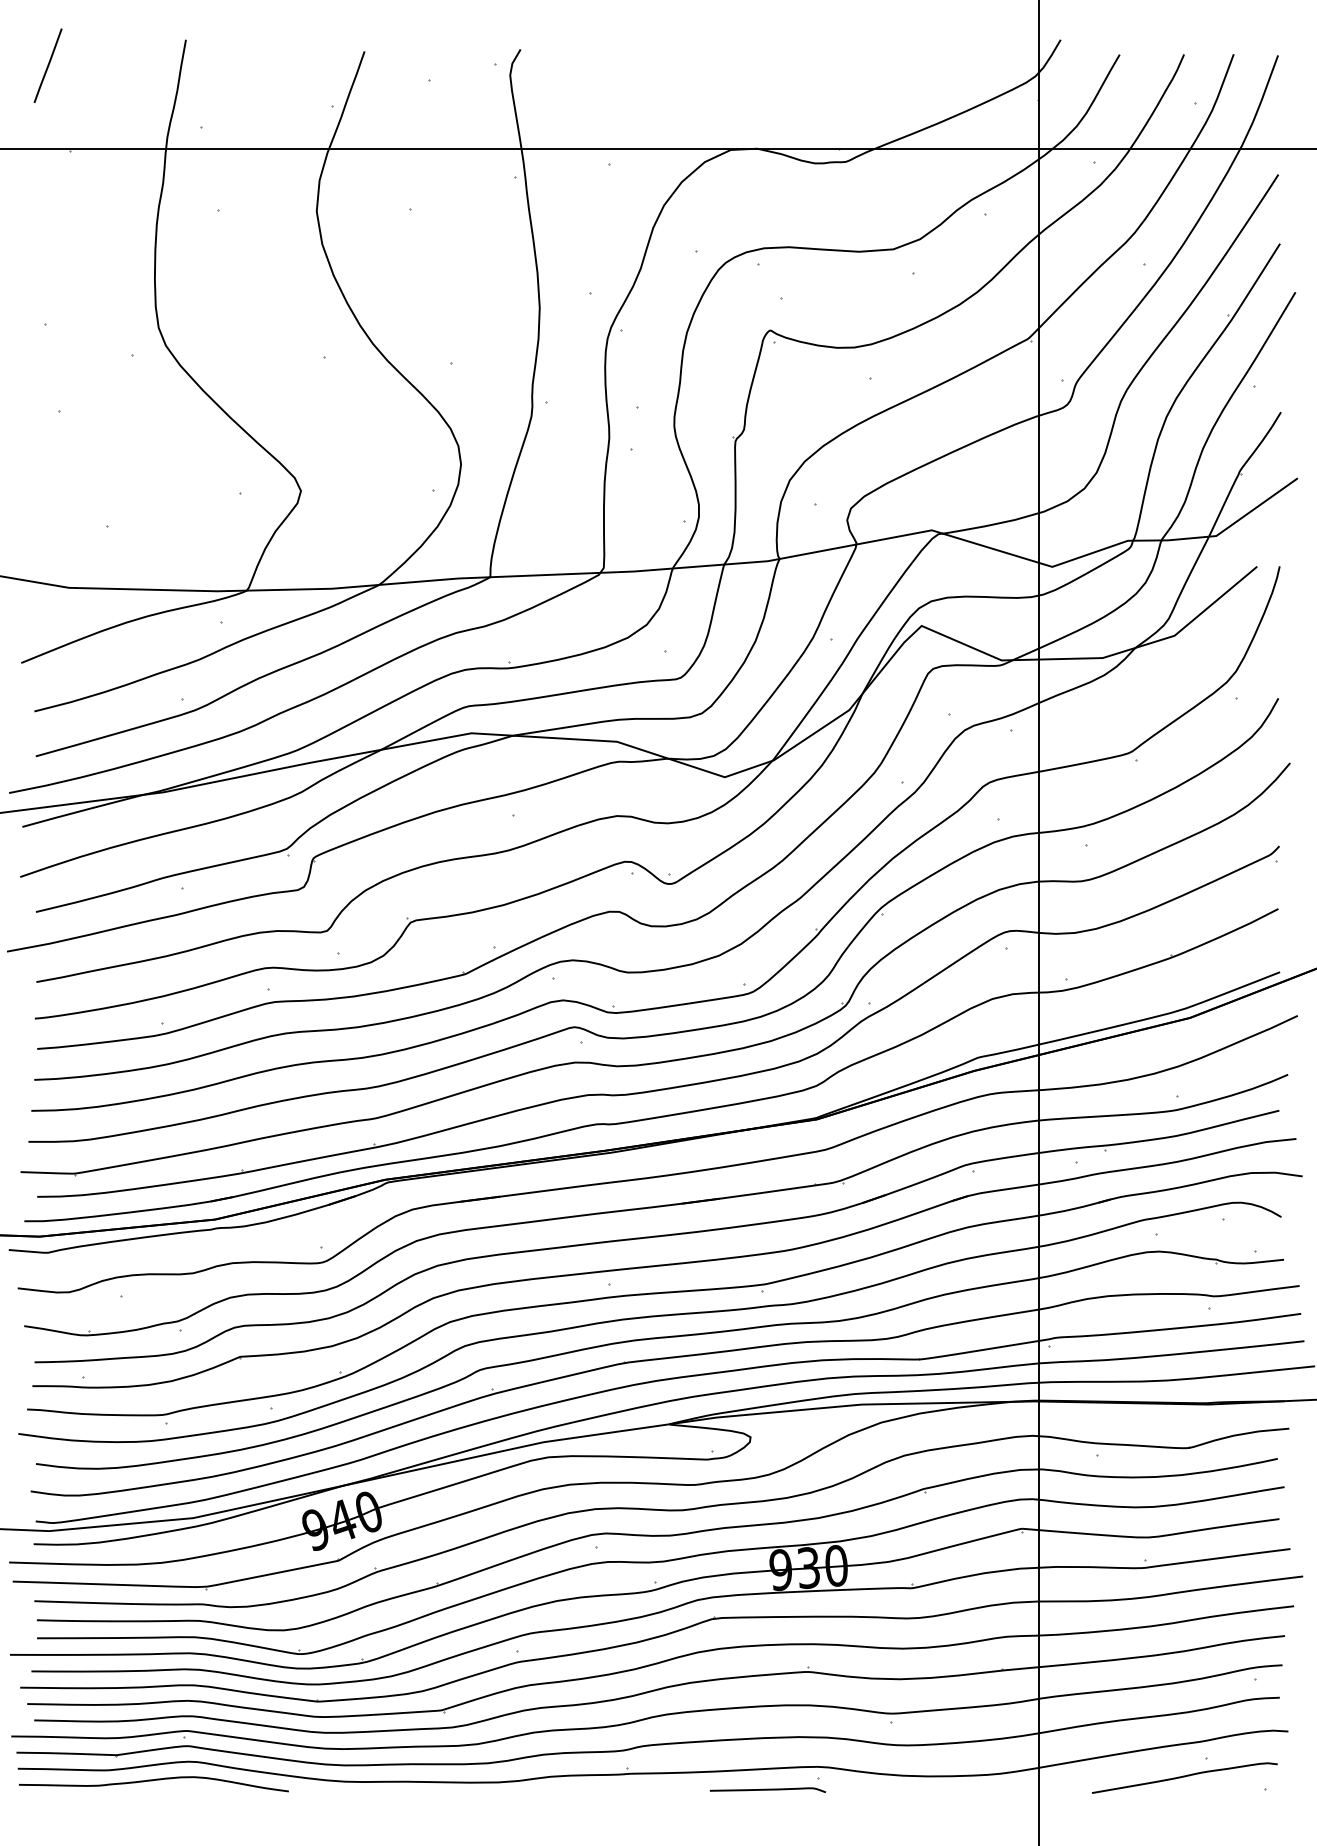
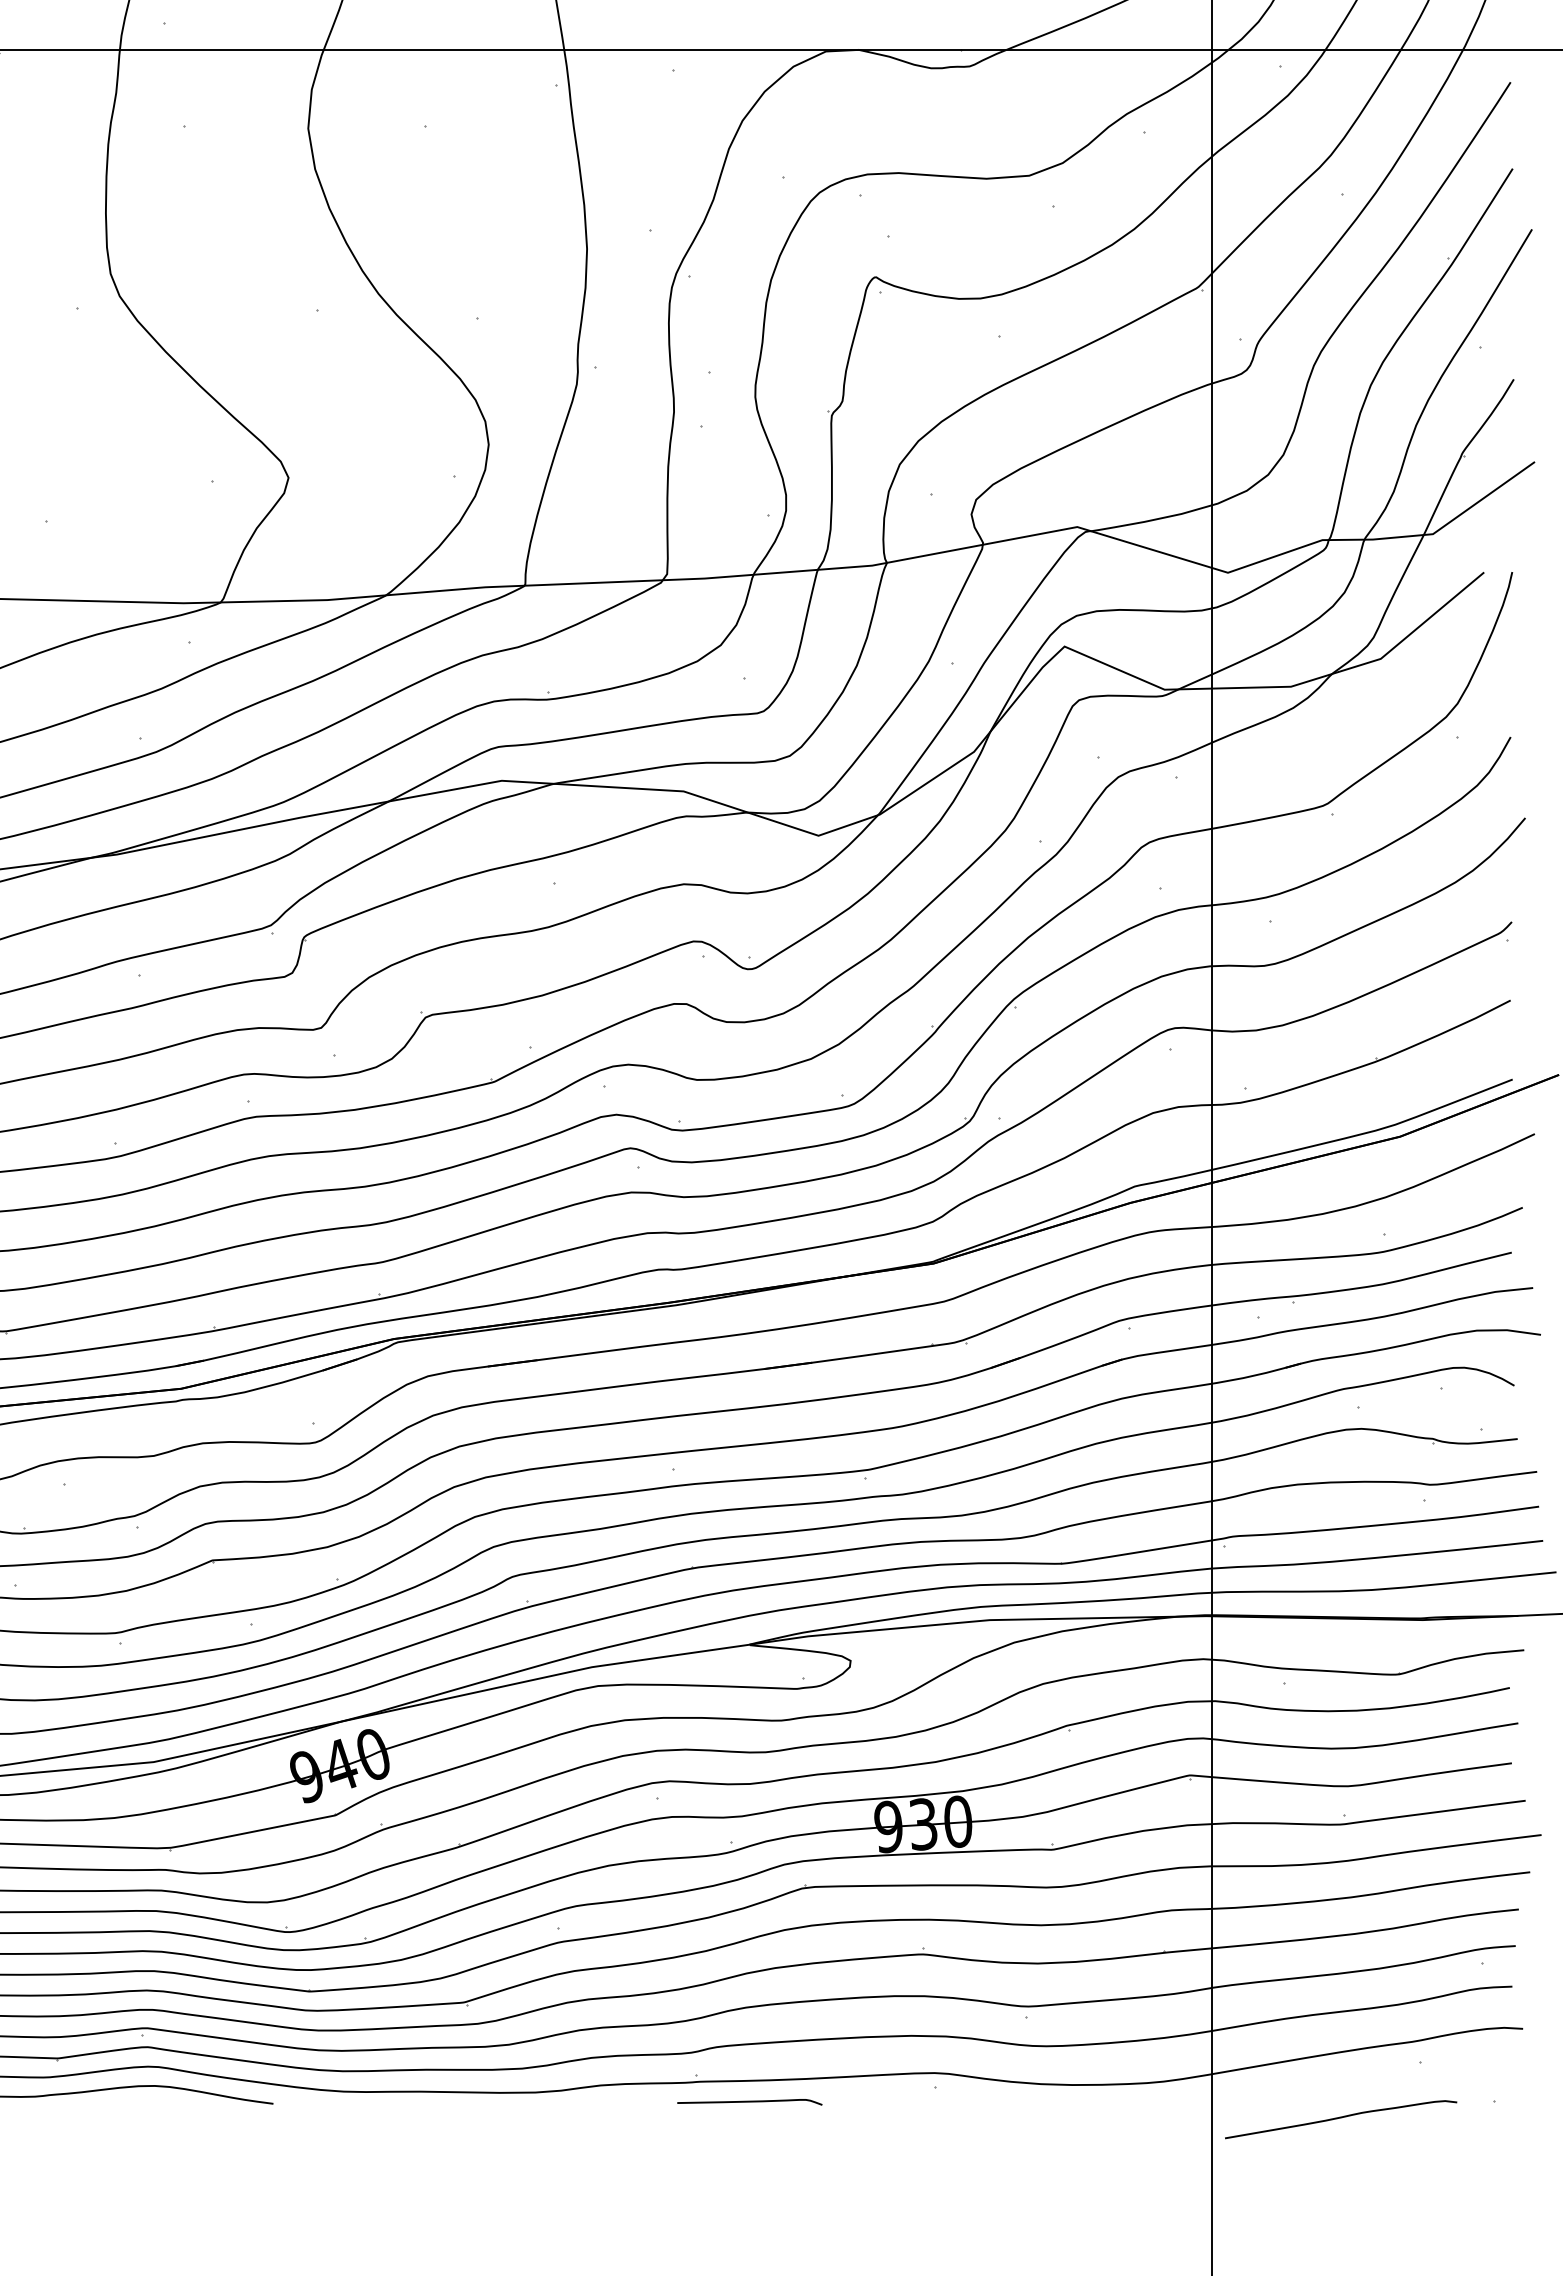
curve: (1184, 1777) -> (1340, 2118), moved
curve: (767, 1790) -> (749, 2102), moved

